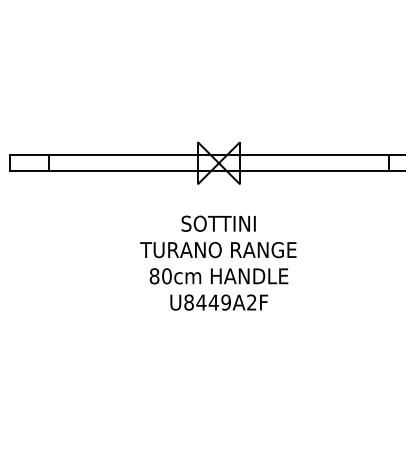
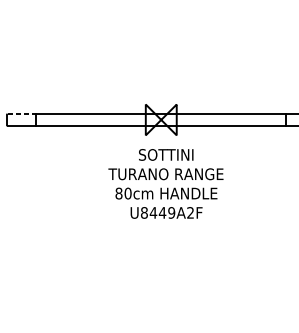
line: (29, 155) -> (21, 114), solid -> dashed
text: (218, 262) -> (166, 183), moved

